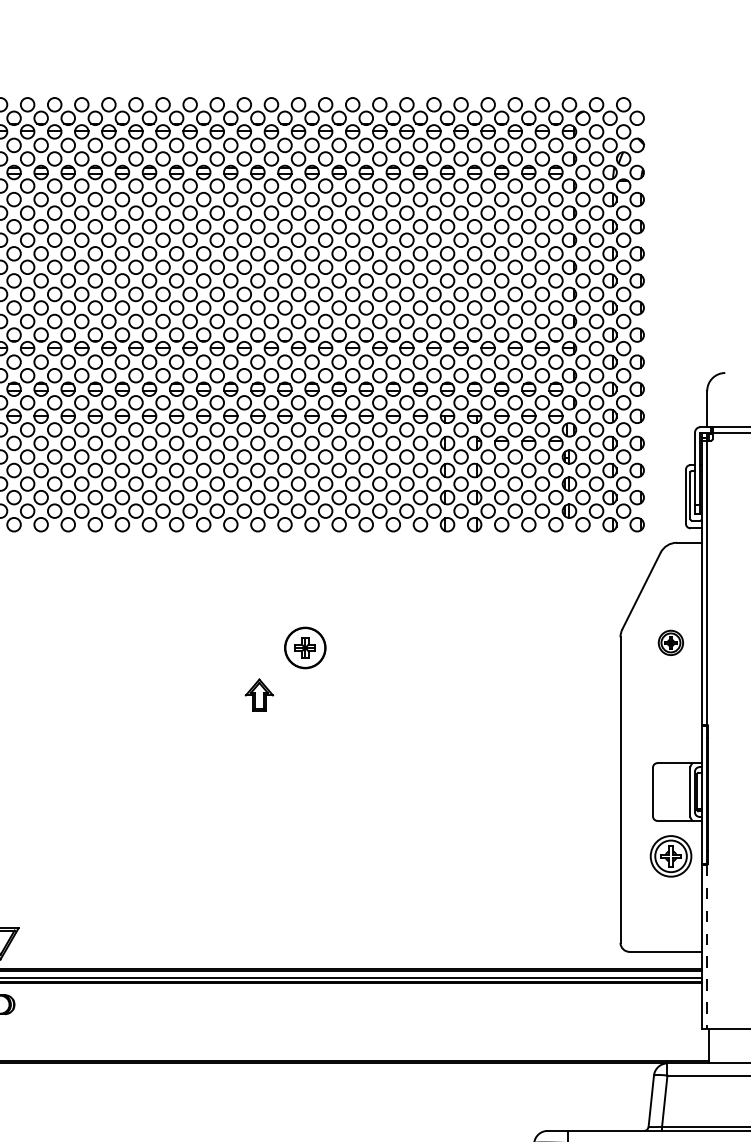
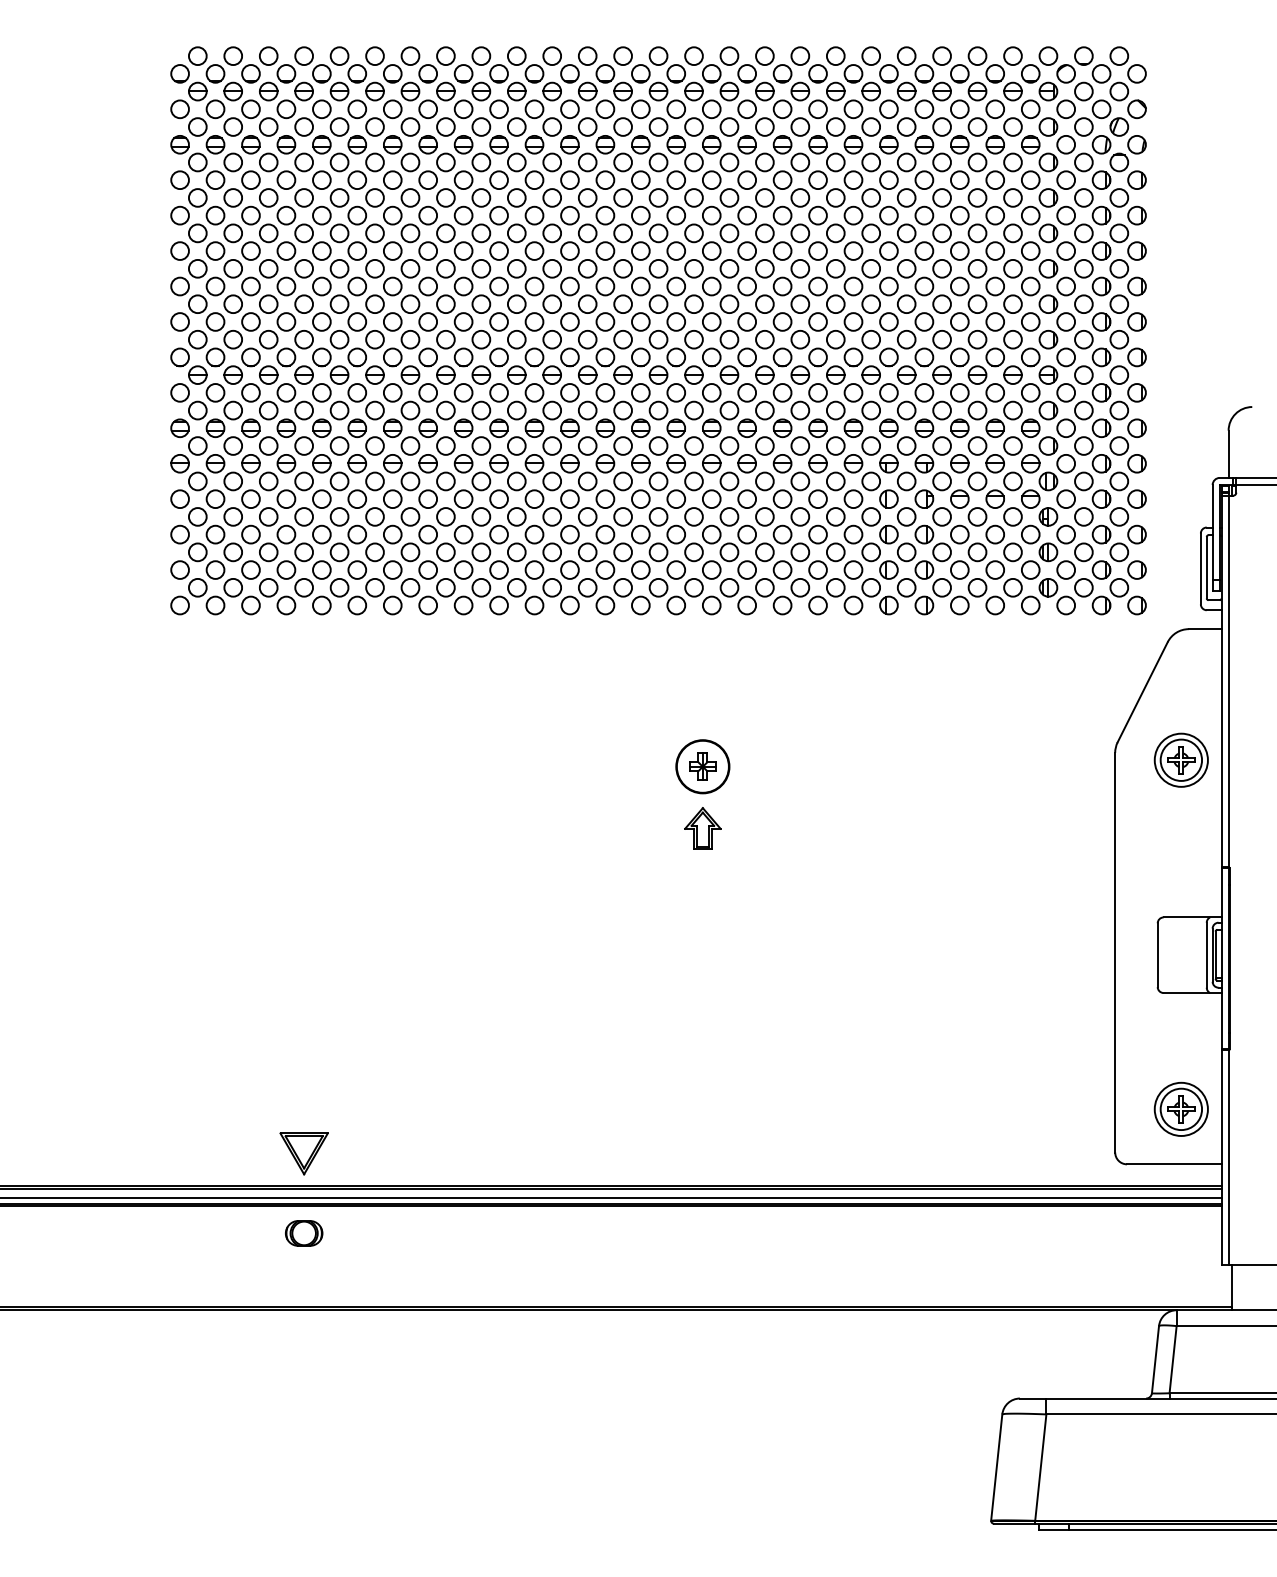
part: (670, 642) -> (1180, 759), size x1.67
part: (259, 695) -> (702, 828), moved
part: (670, 855) -> (1180, 1108), moved
line: (707, 947) -> (1228, 1158), dashed -> solid

